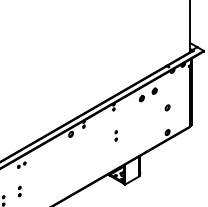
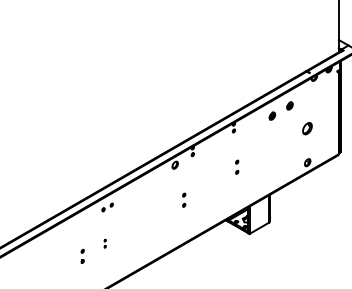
part: (167, 107) -> (307, 128), size x1.6
part: (77, 159) -> (184, 199), added
part: (20, 191) -> (105, 243), size x0.6

